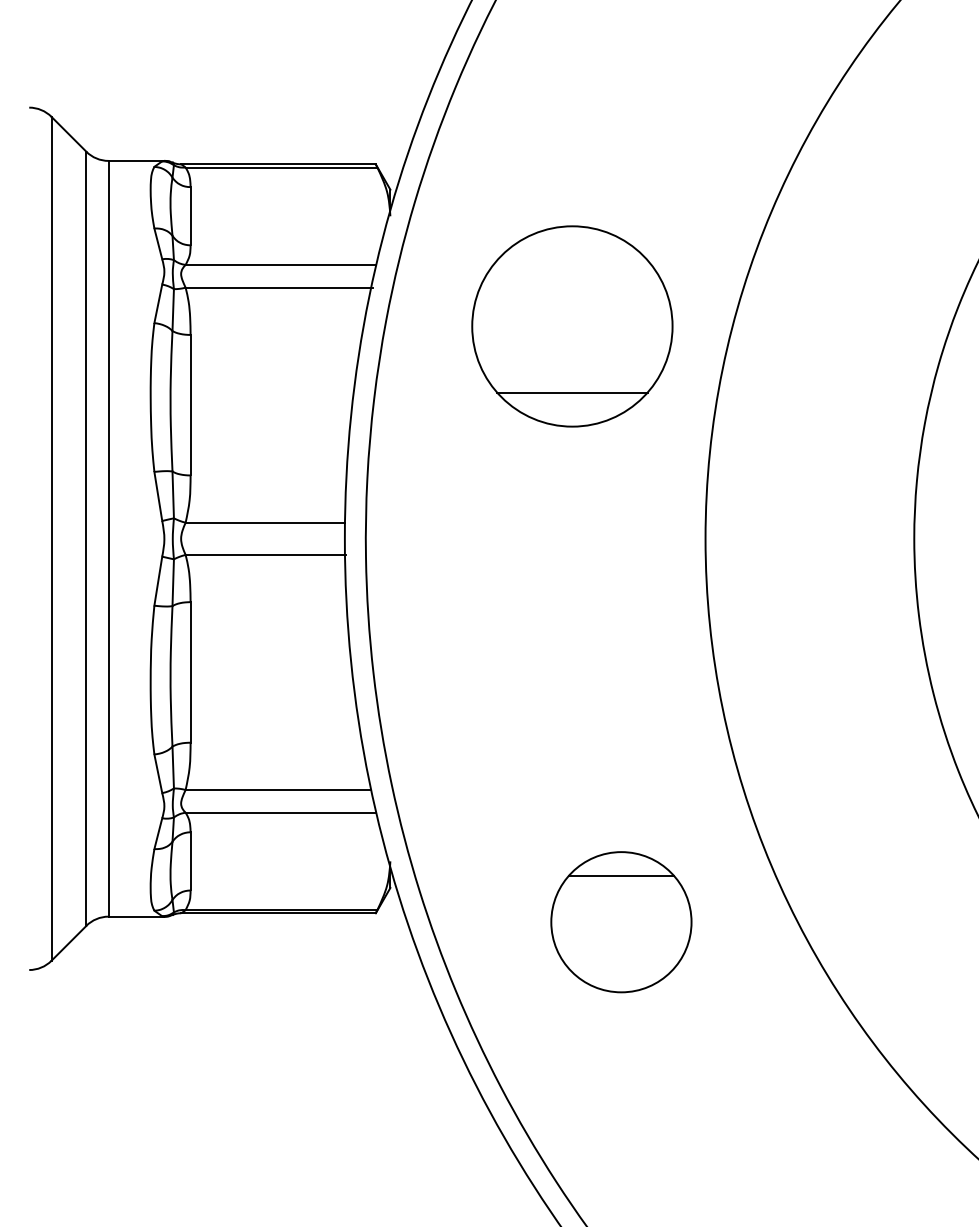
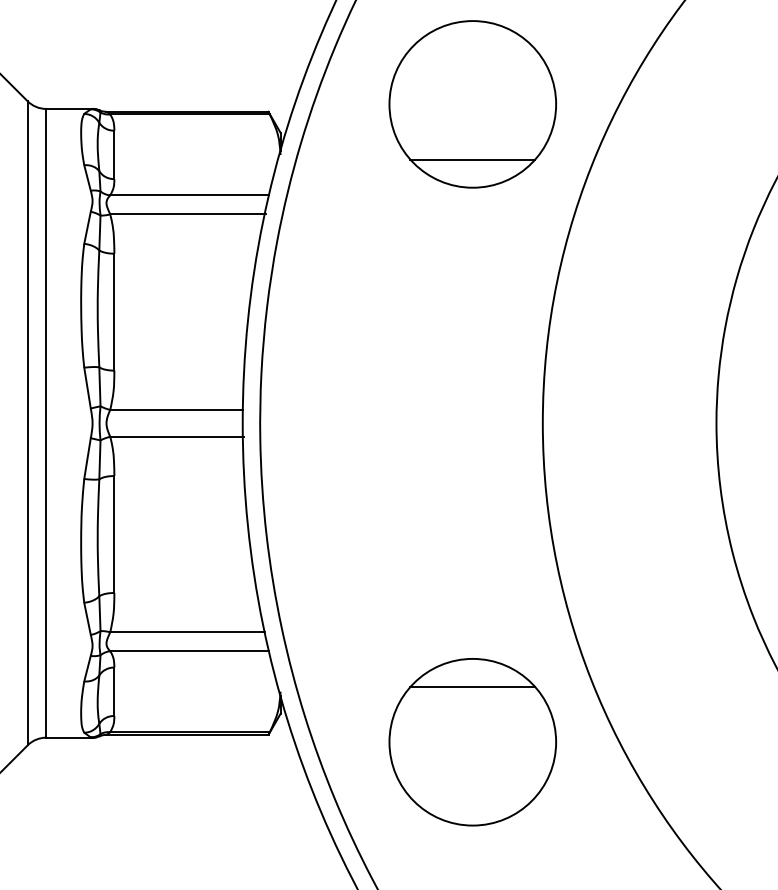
part: (572, 326) -> (472, 104), moved
part: (621, 922) -> (472, 742), size x1.43

